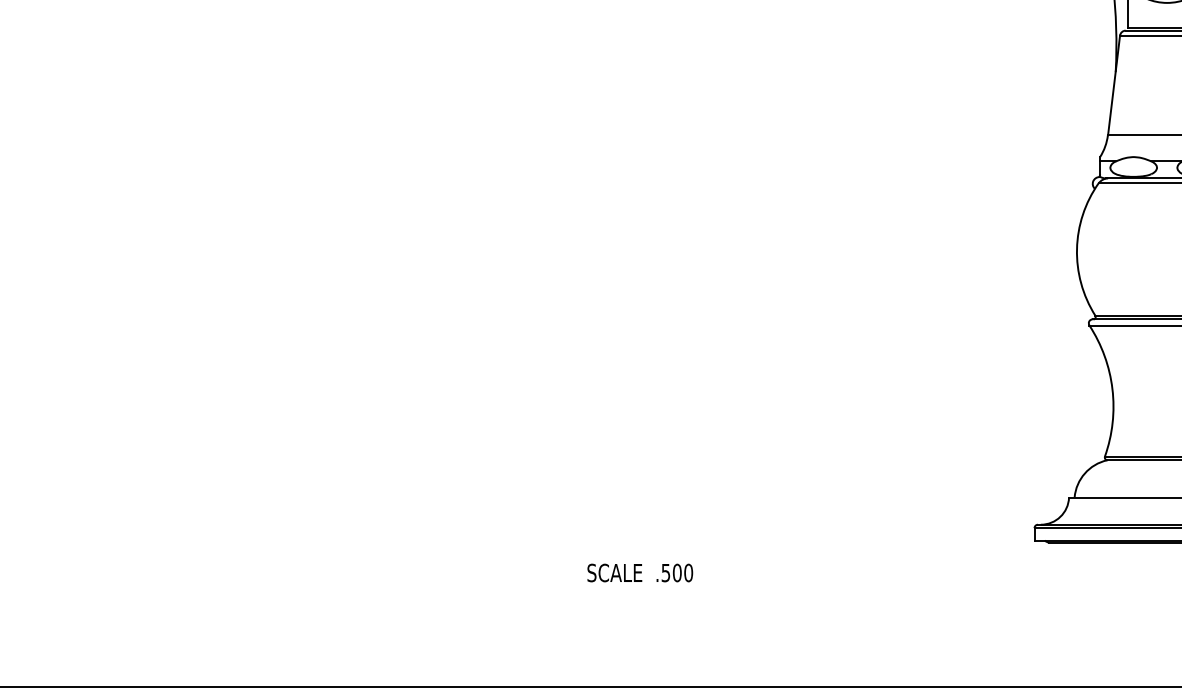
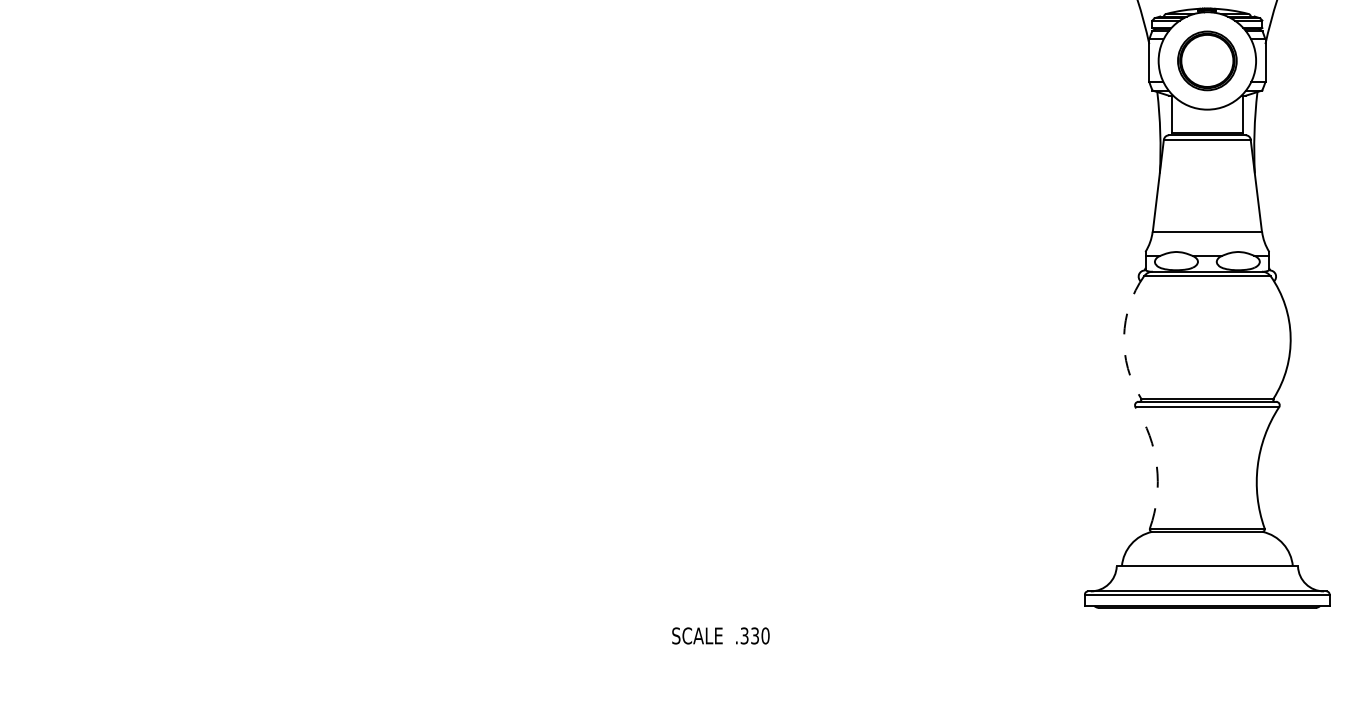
arc: (1077, 248) -> (1124, 336), solid -> dashed
arc: (1112, 389) -> (1156, 466), solid -> dashed
text: (672, 572) -> (750, 635), .500 -> .330

